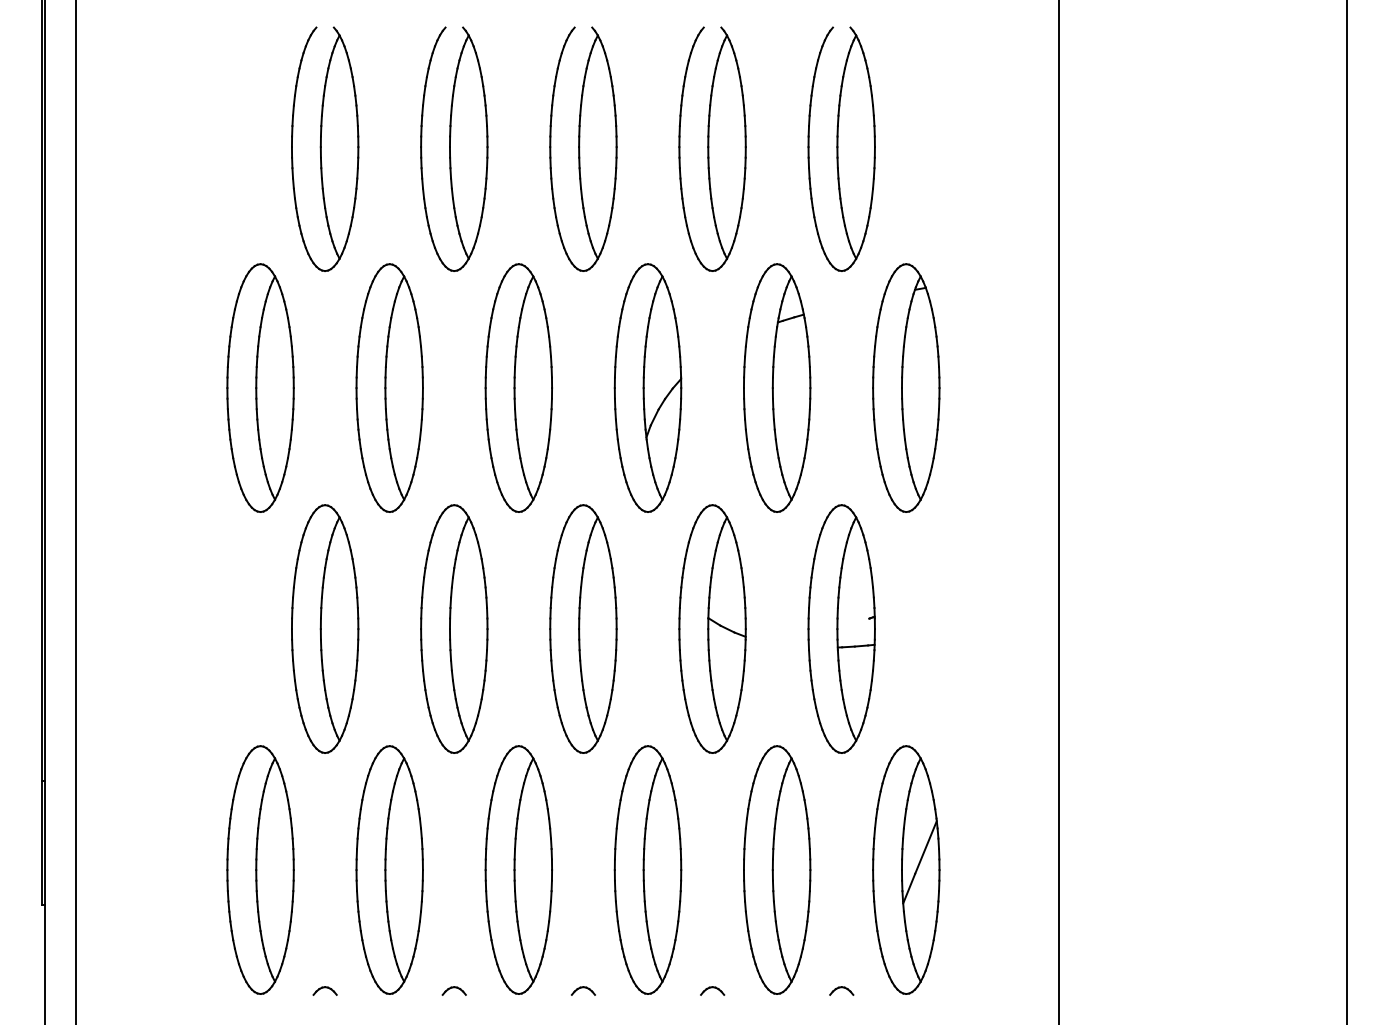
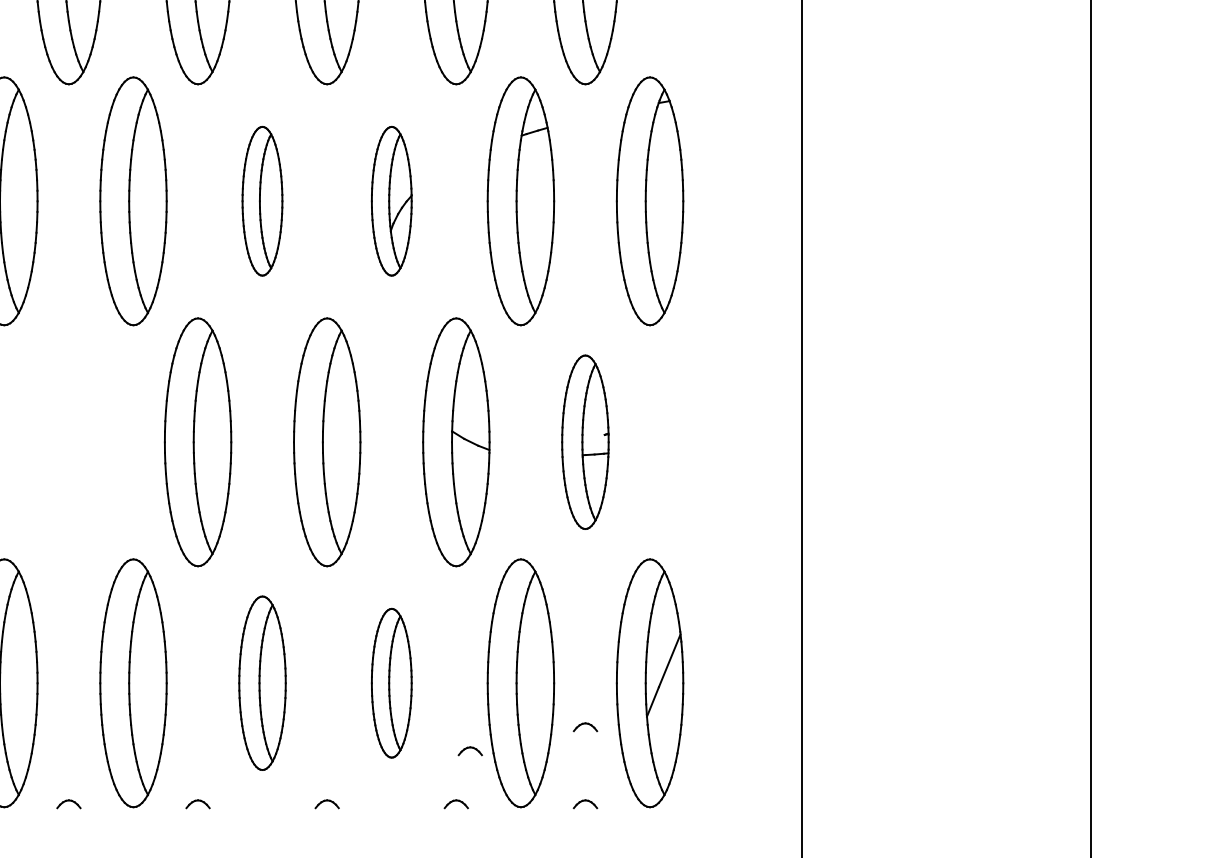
part: (518, 387) -> (262, 200), size x0.6
part: (647, 387) -> (391, 200), size x0.6
part: (325, 628) -> (69, 441), removed
part: (841, 628) -> (585, 441), size x0.7
part: (518, 869) -> (262, 682), size x0.7
part: (647, 869) -> (391, 682), size x0.6
part: (841, 913) -> (585, 726), added
part: (726, 937) -> (470, 750), added

